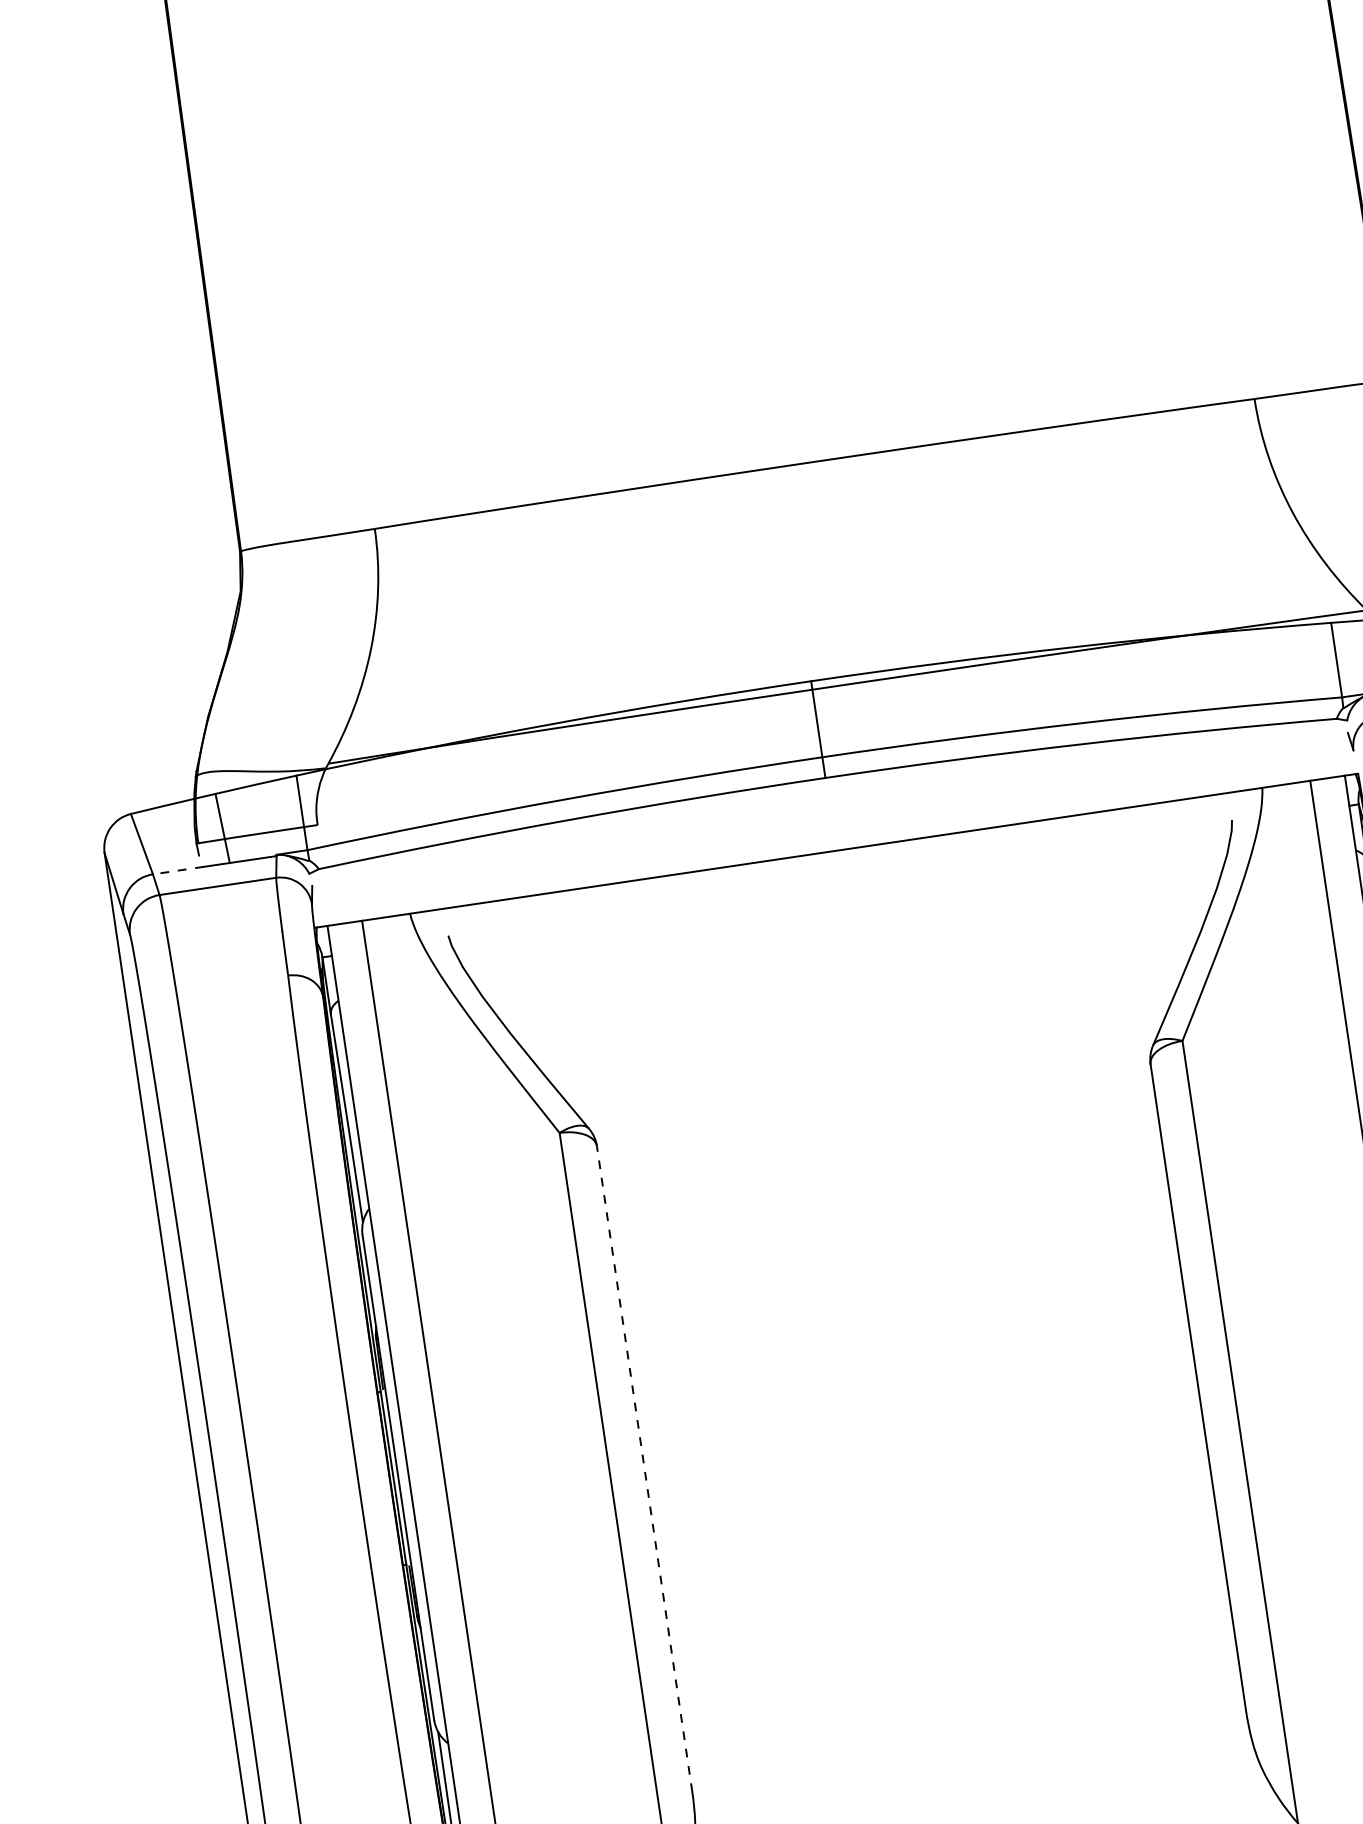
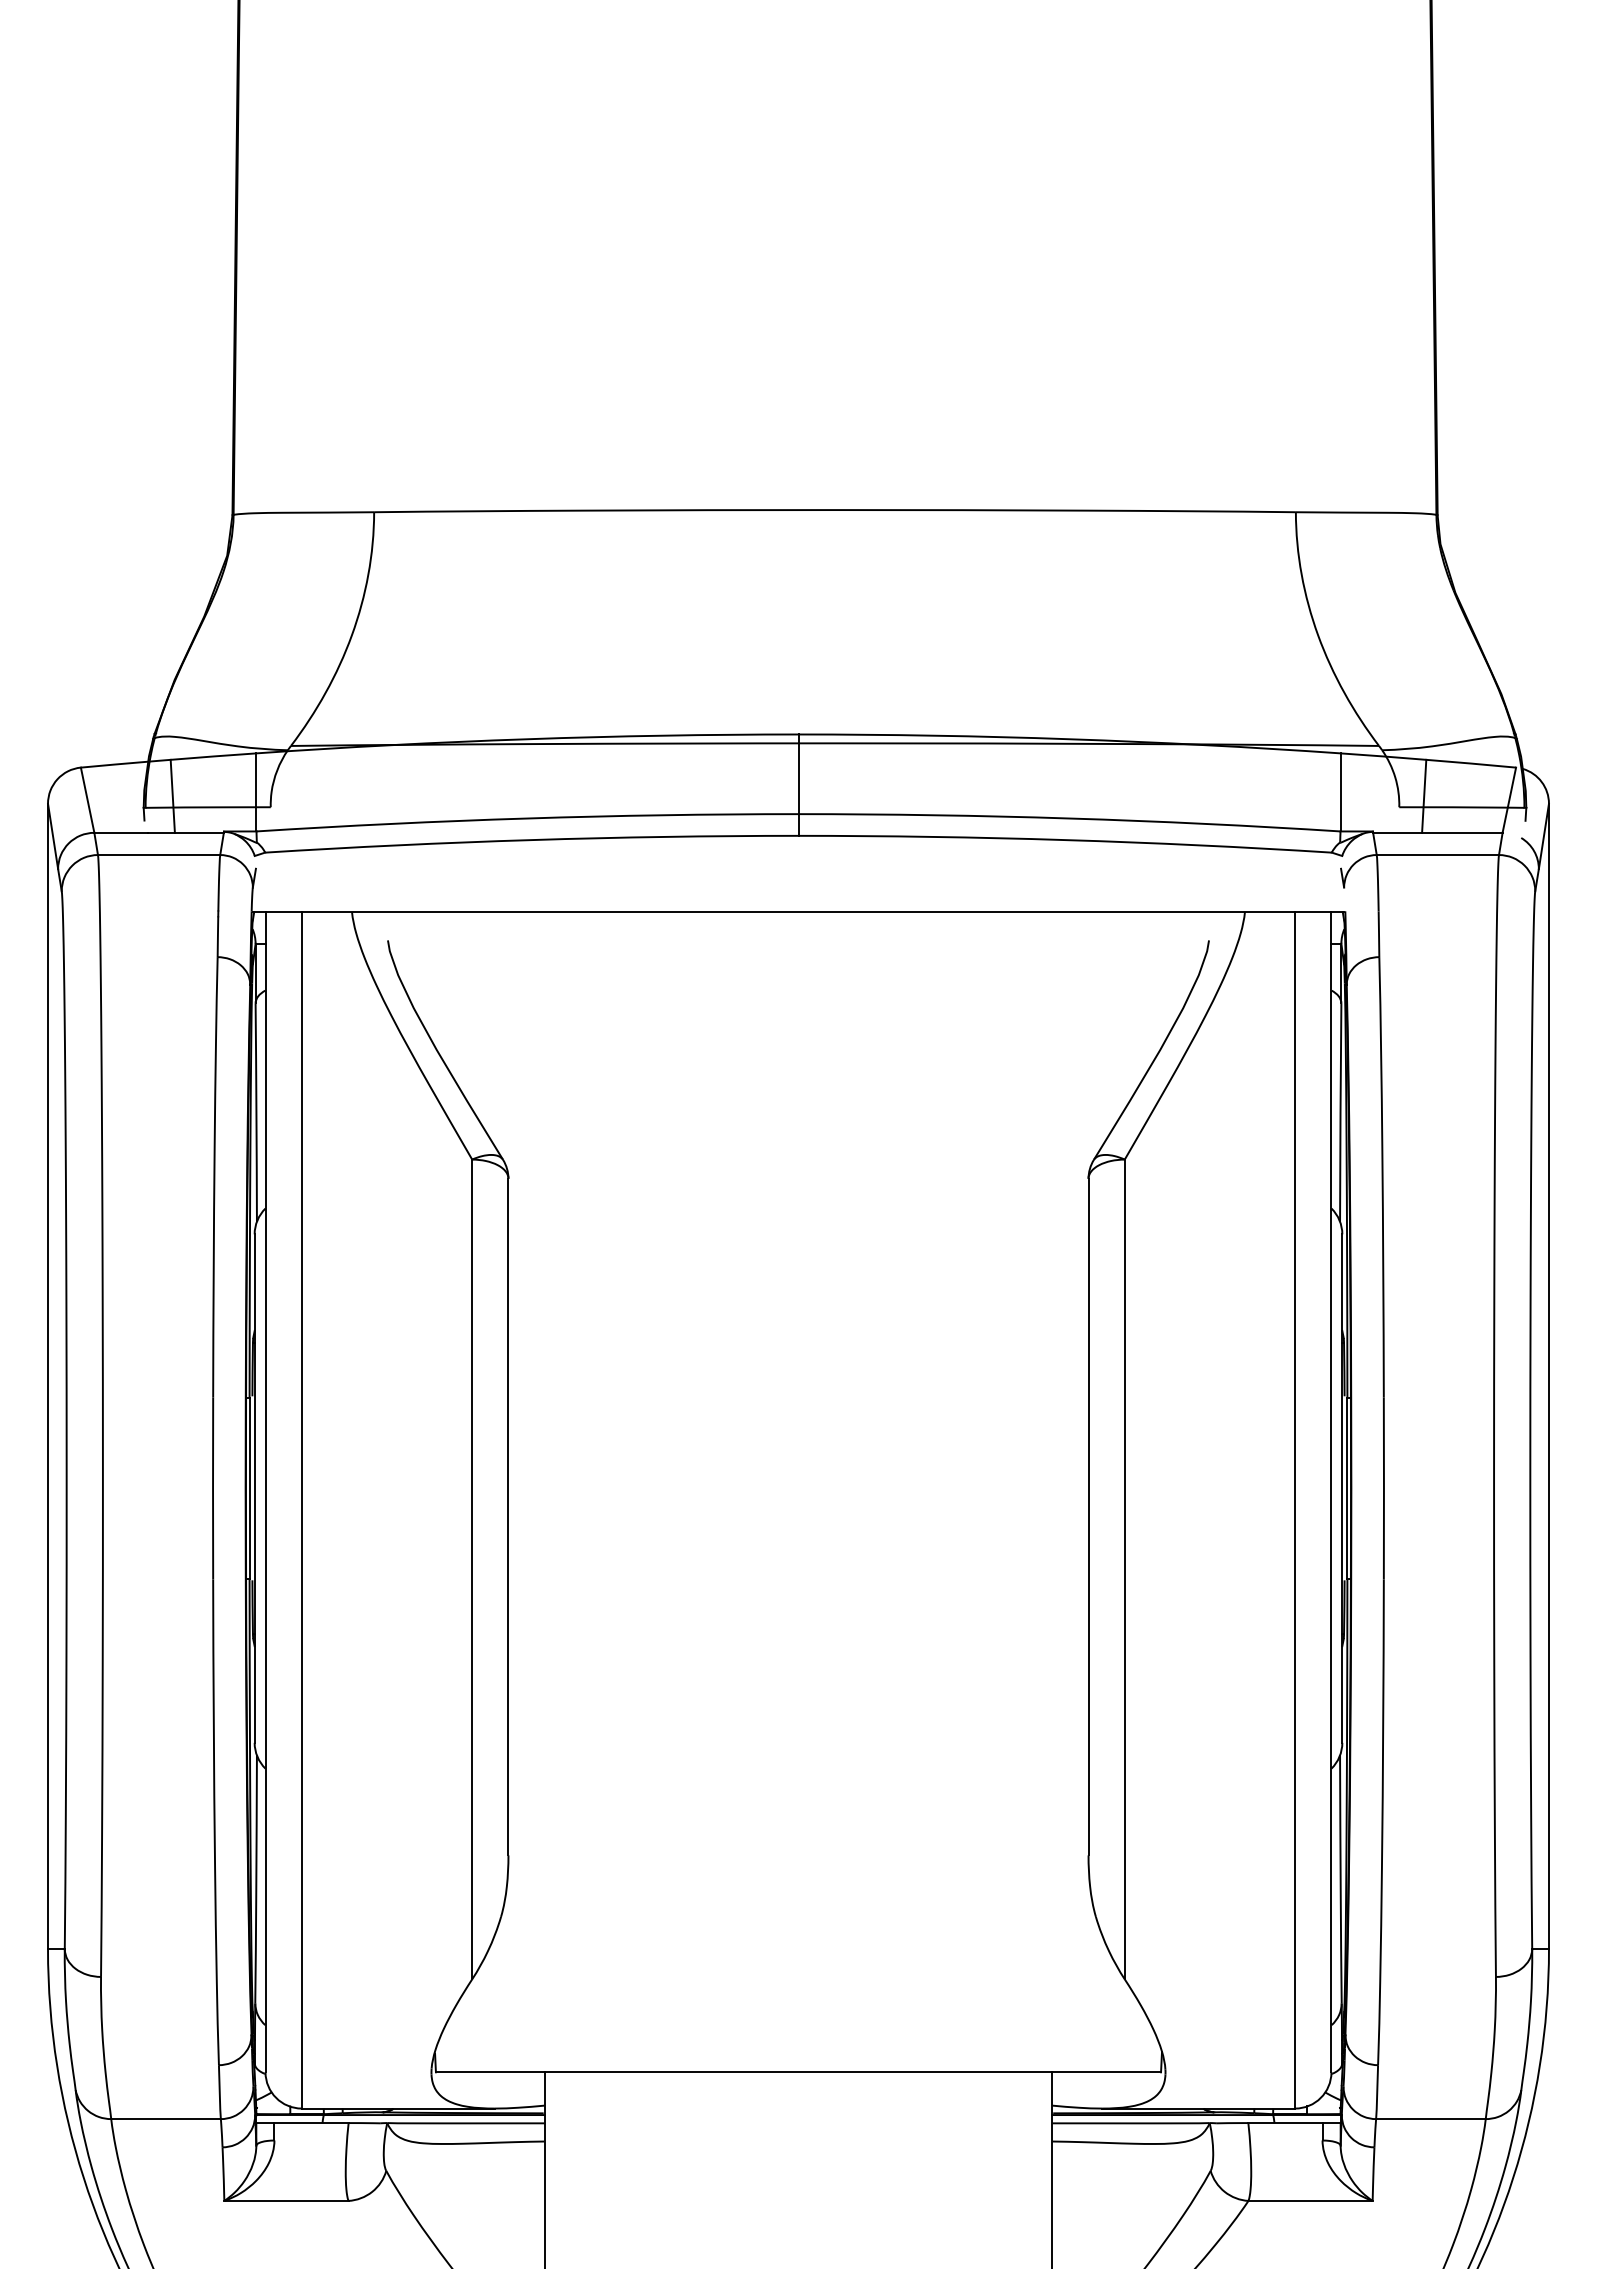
line: (177, 870) -> (120, 832), dashed -> solid
line: (644, 1468) -> (508, 1516), dashed -> solid

